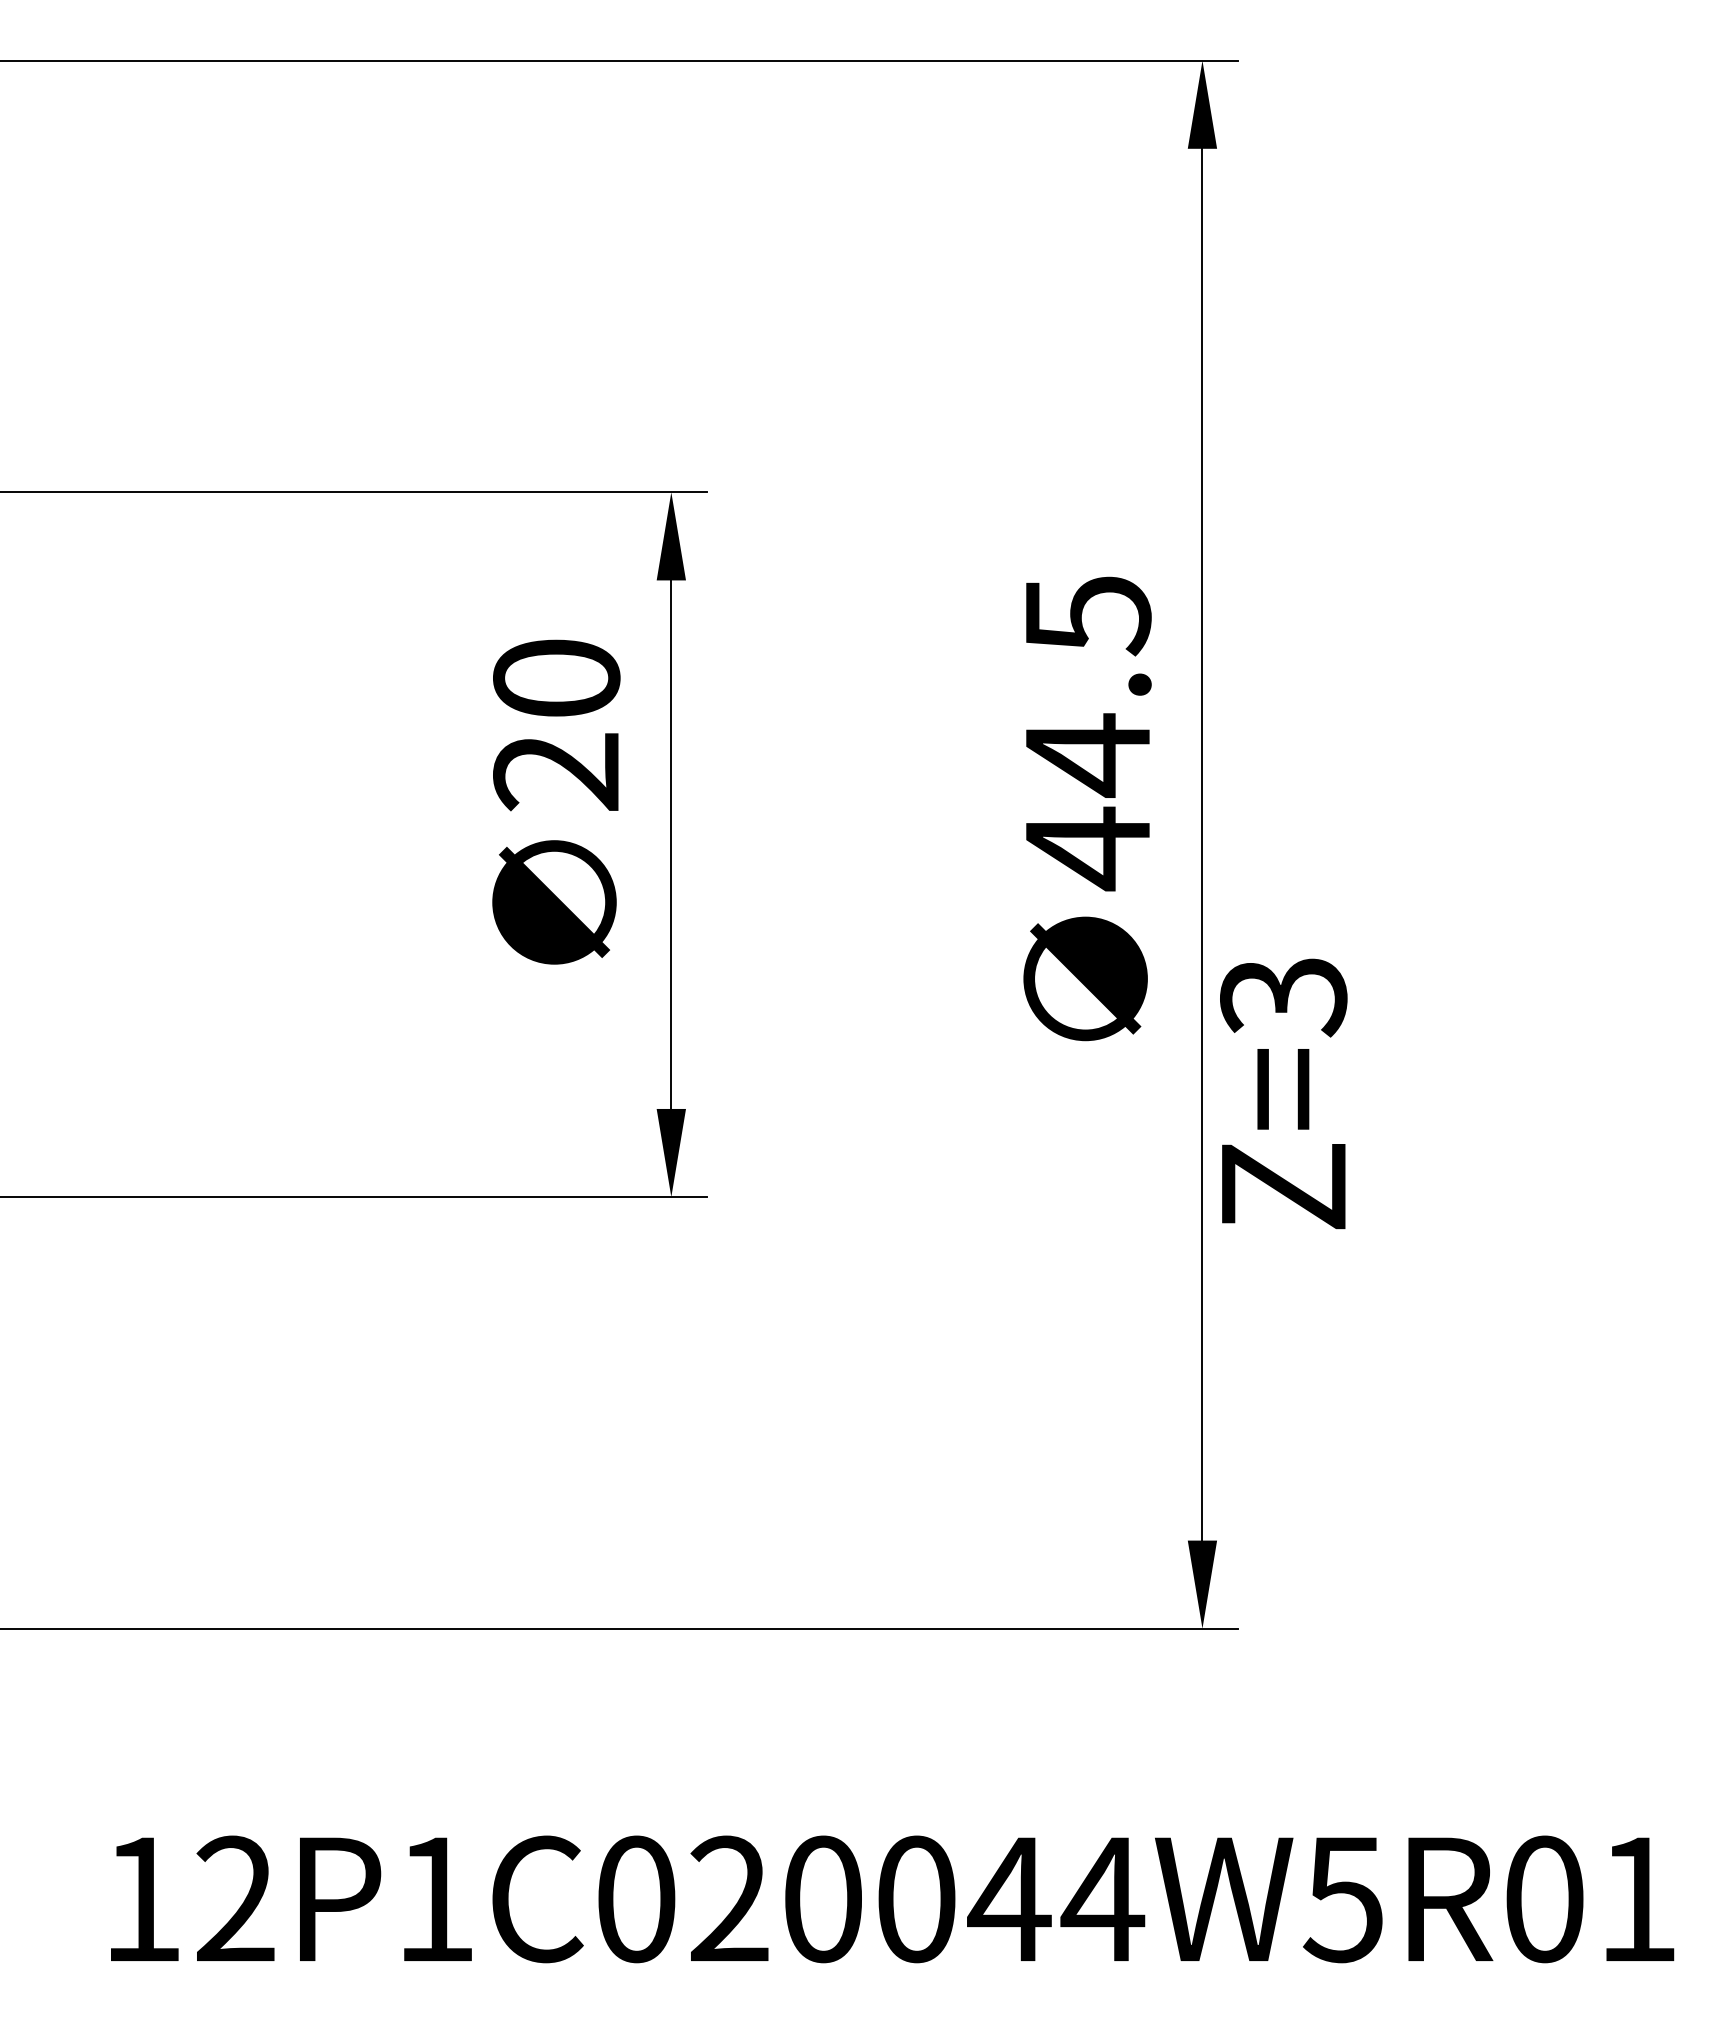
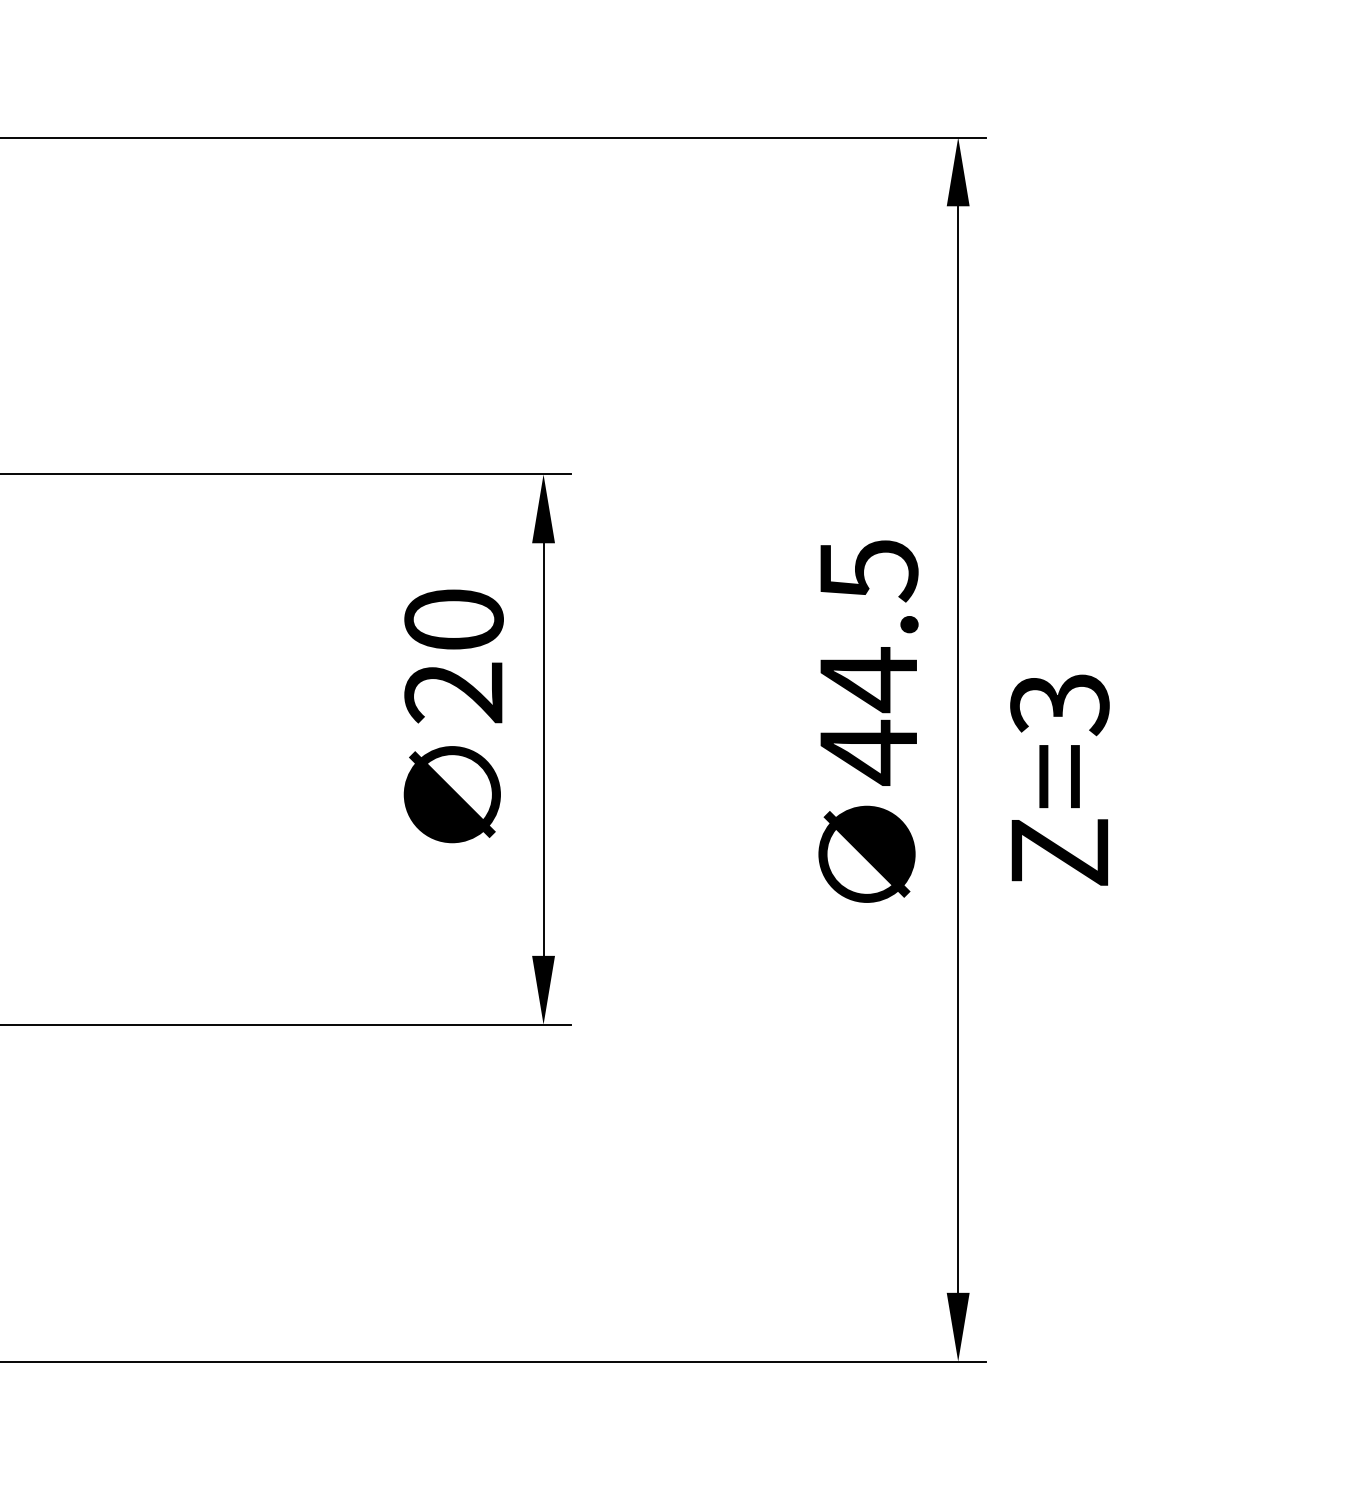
text: (1283, 1093) -> (1059, 779), moved

